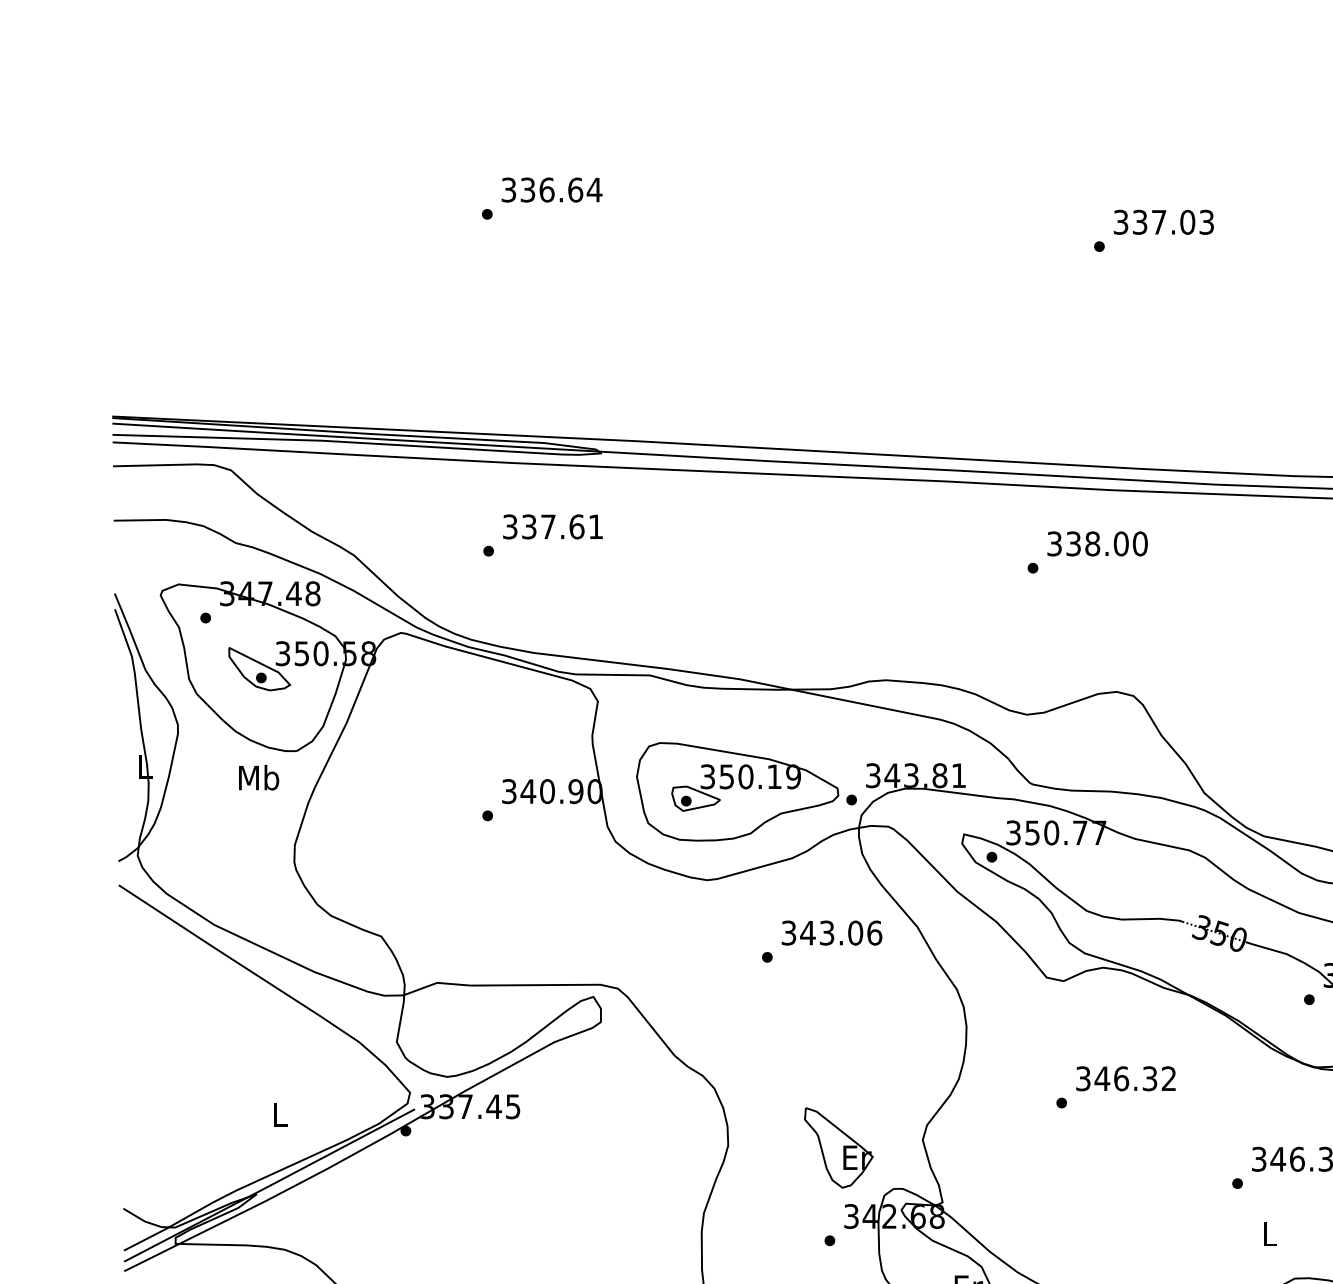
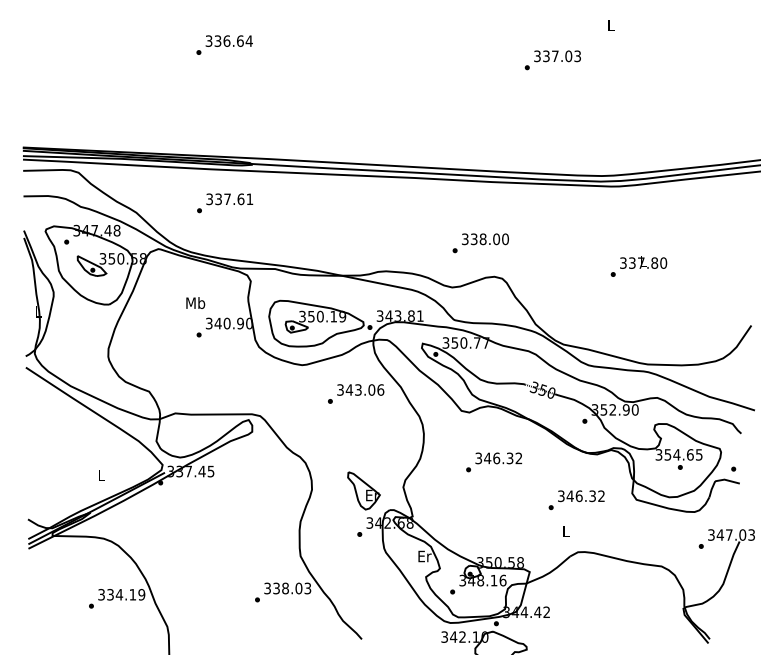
text: (1153, 231) -> (552, 60), moved
text: (1087, 552) -> (480, 243), moved
text: (258, 776) -> (195, 302), moved

